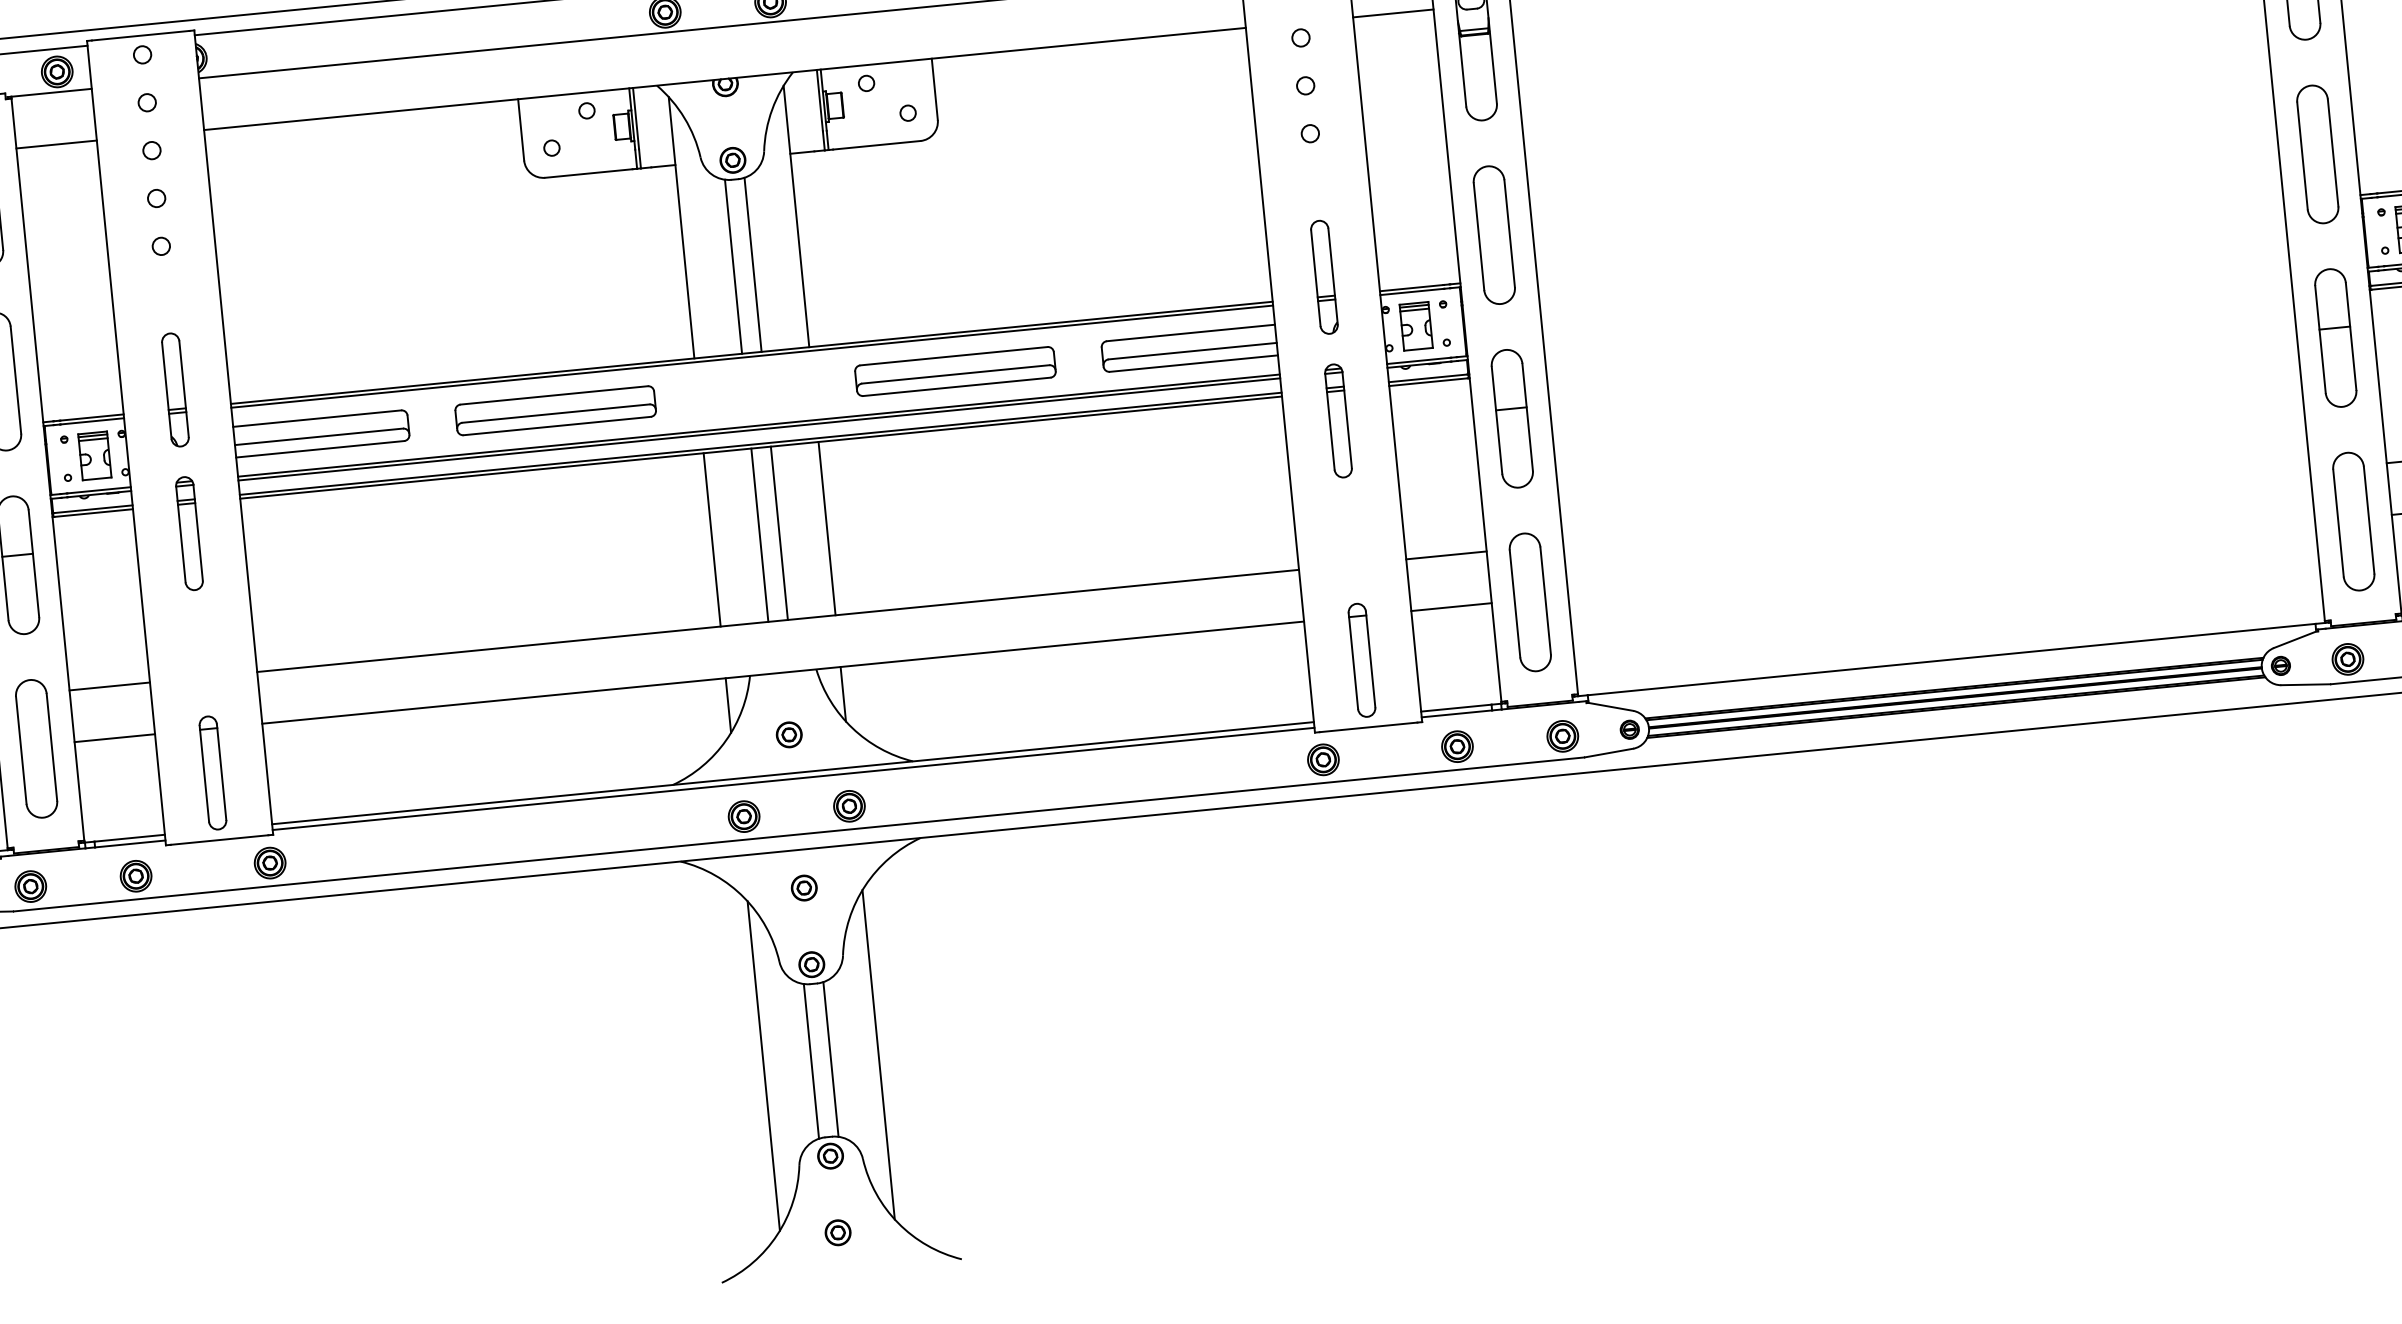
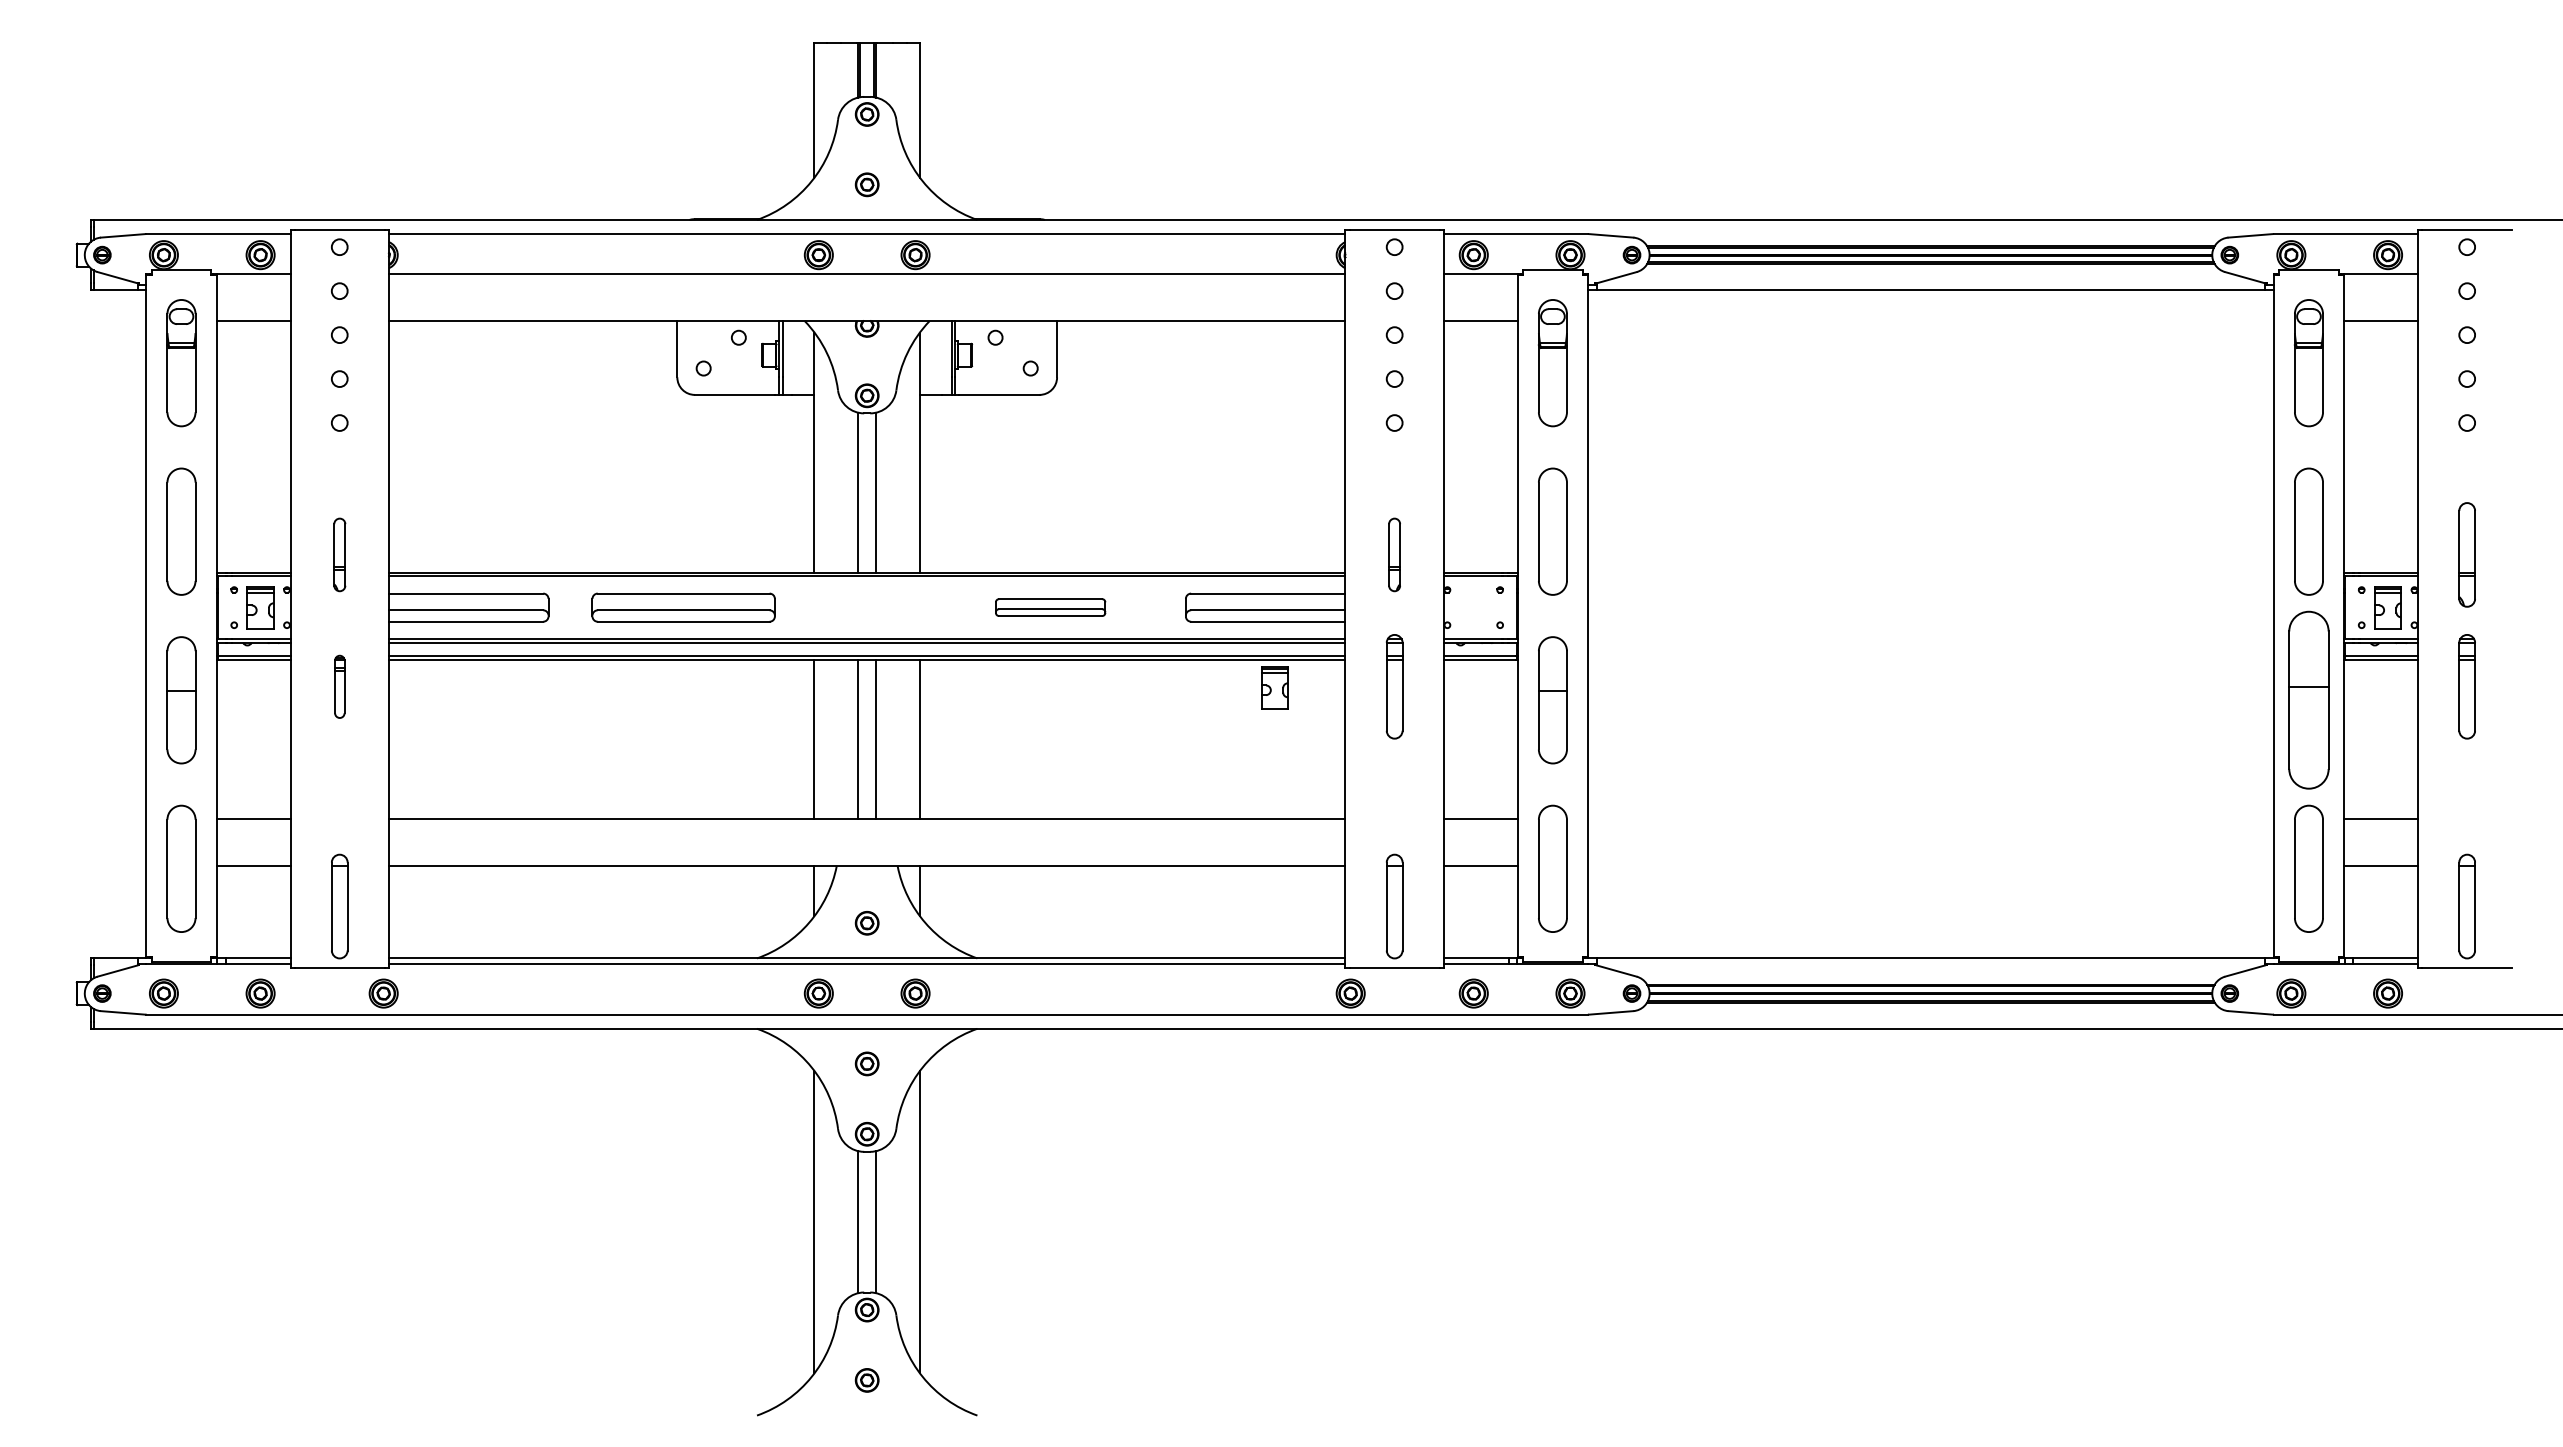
part: (1324, 276) -> (1394, 554), size x0.7
part: (1415, 326) -> (1274, 687), moved
part: (2335, 338) -> (2308, 700), size x1.4
part: (955, 371) -> (1050, 607), size x0.6
part: (175, 389) -> (339, 554), size x0.7
part: (189, 533) -> (339, 686), size x0.6

